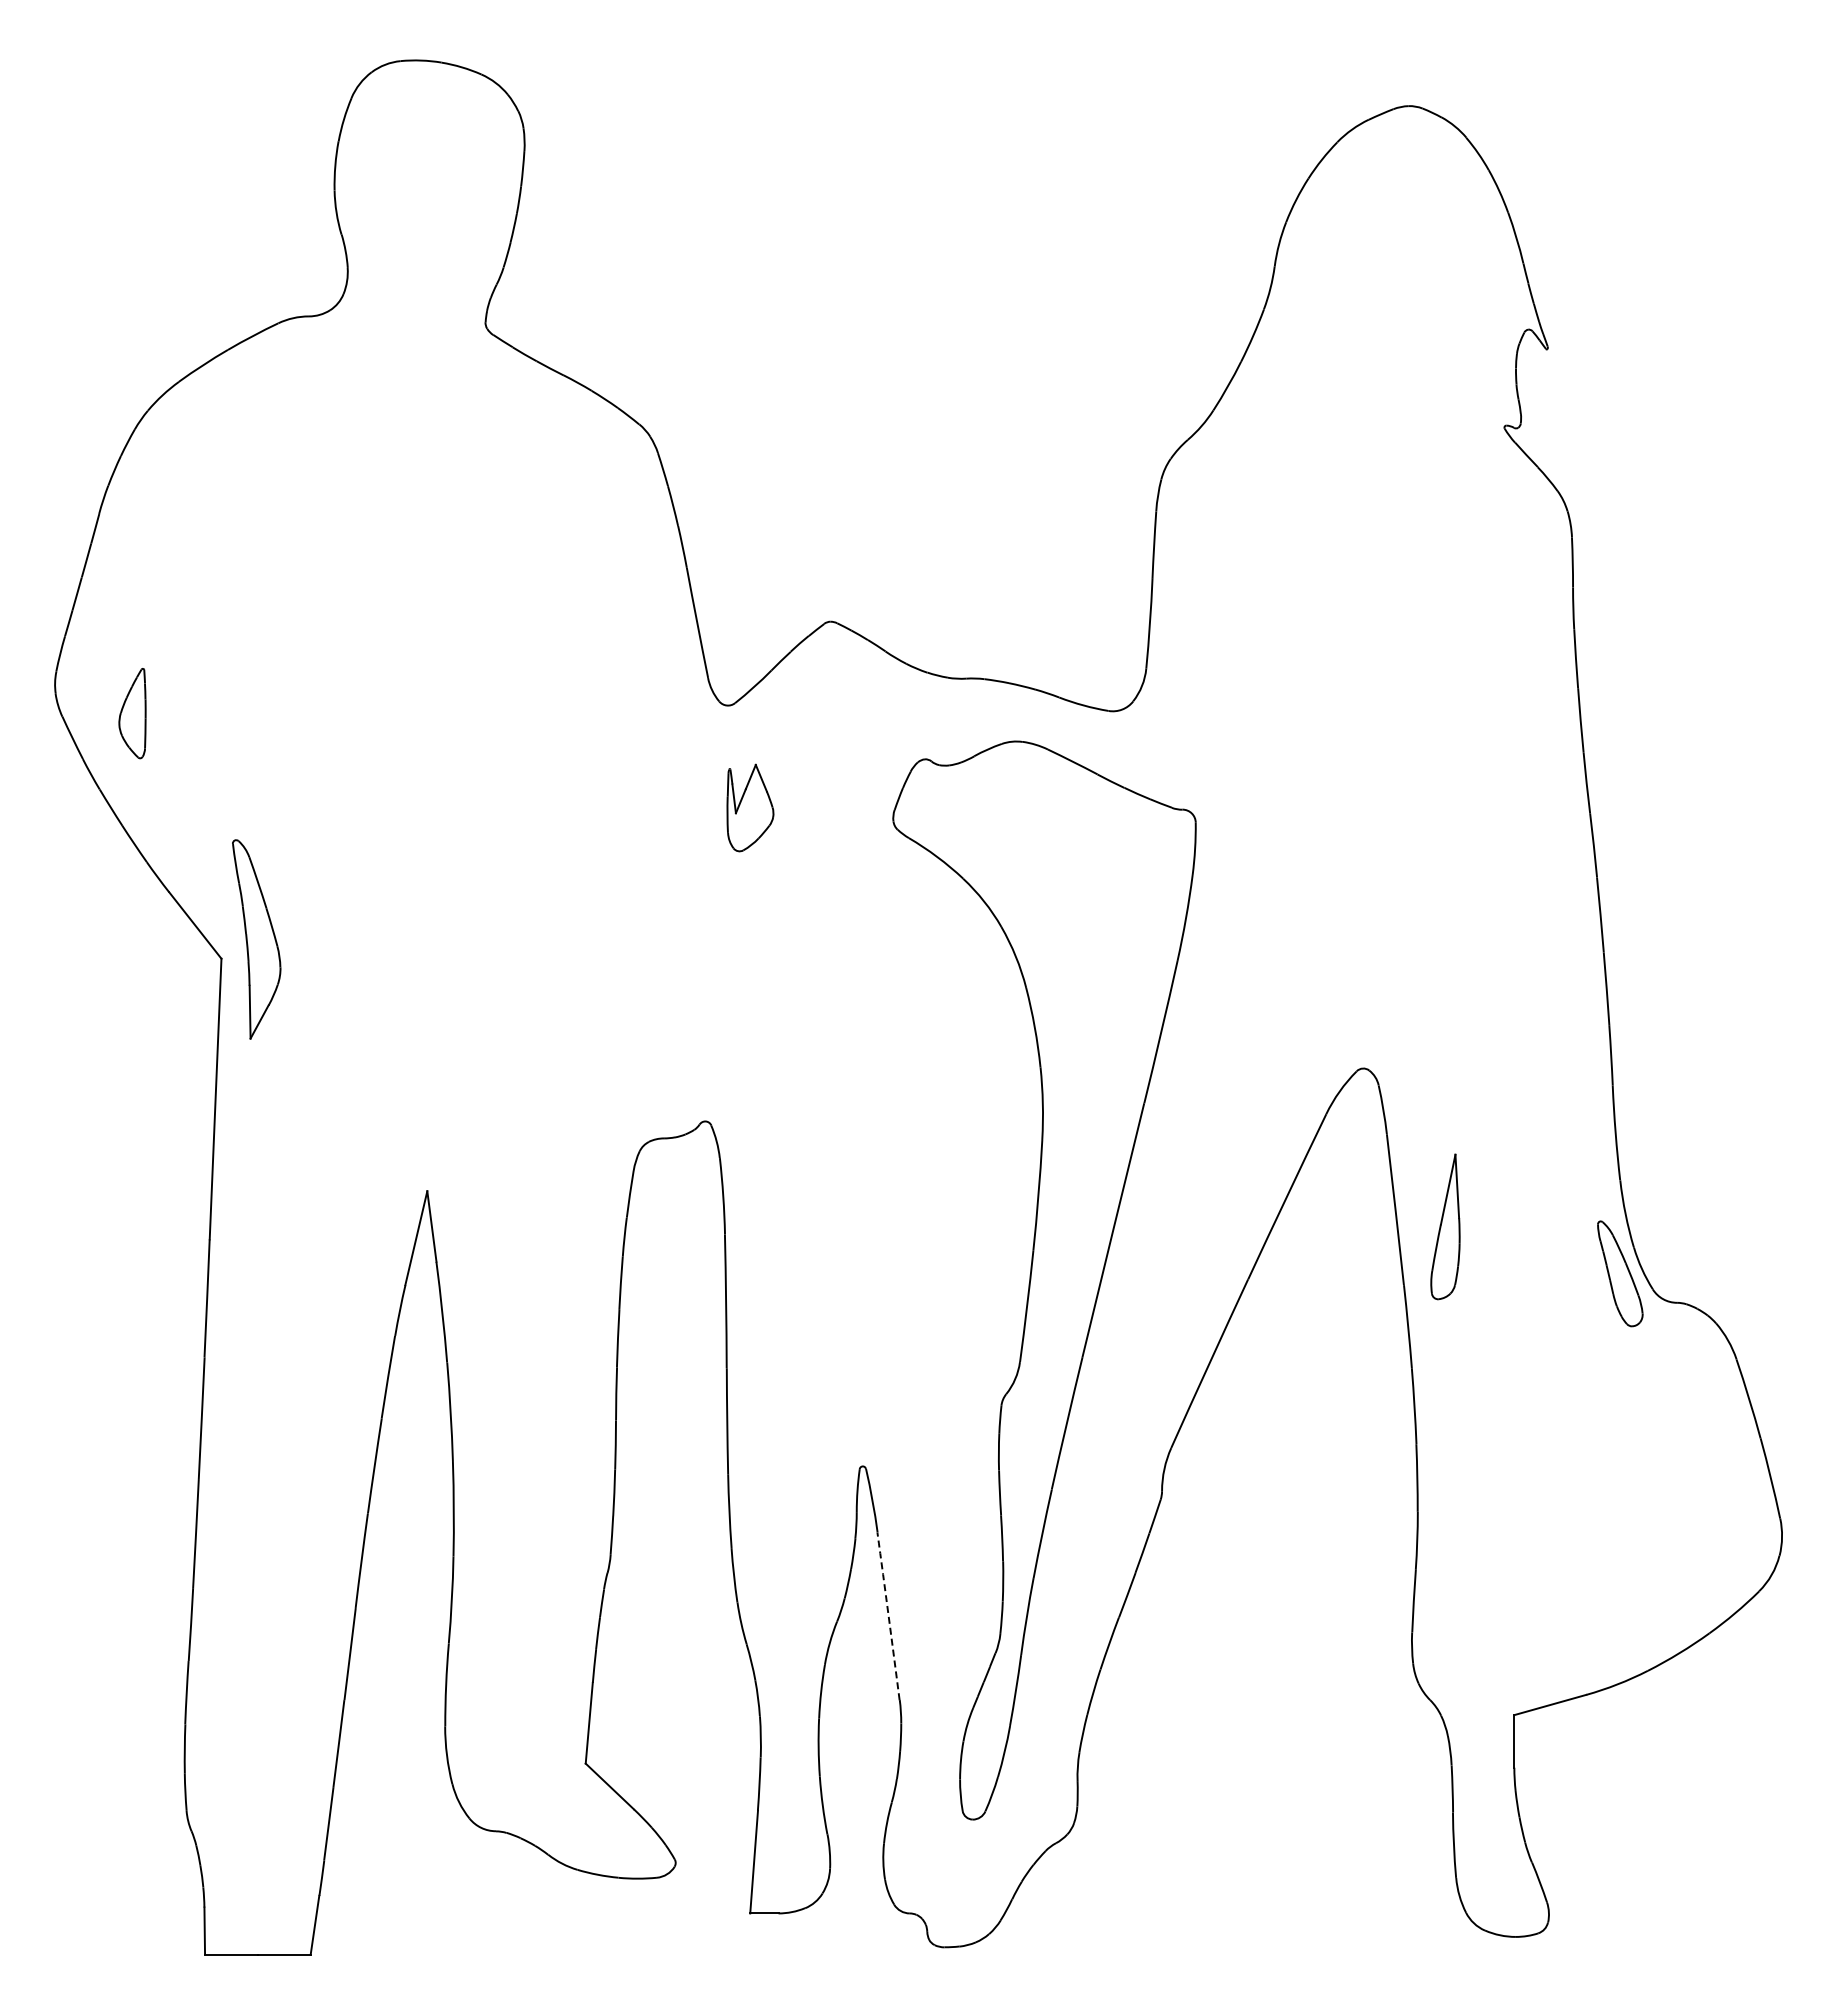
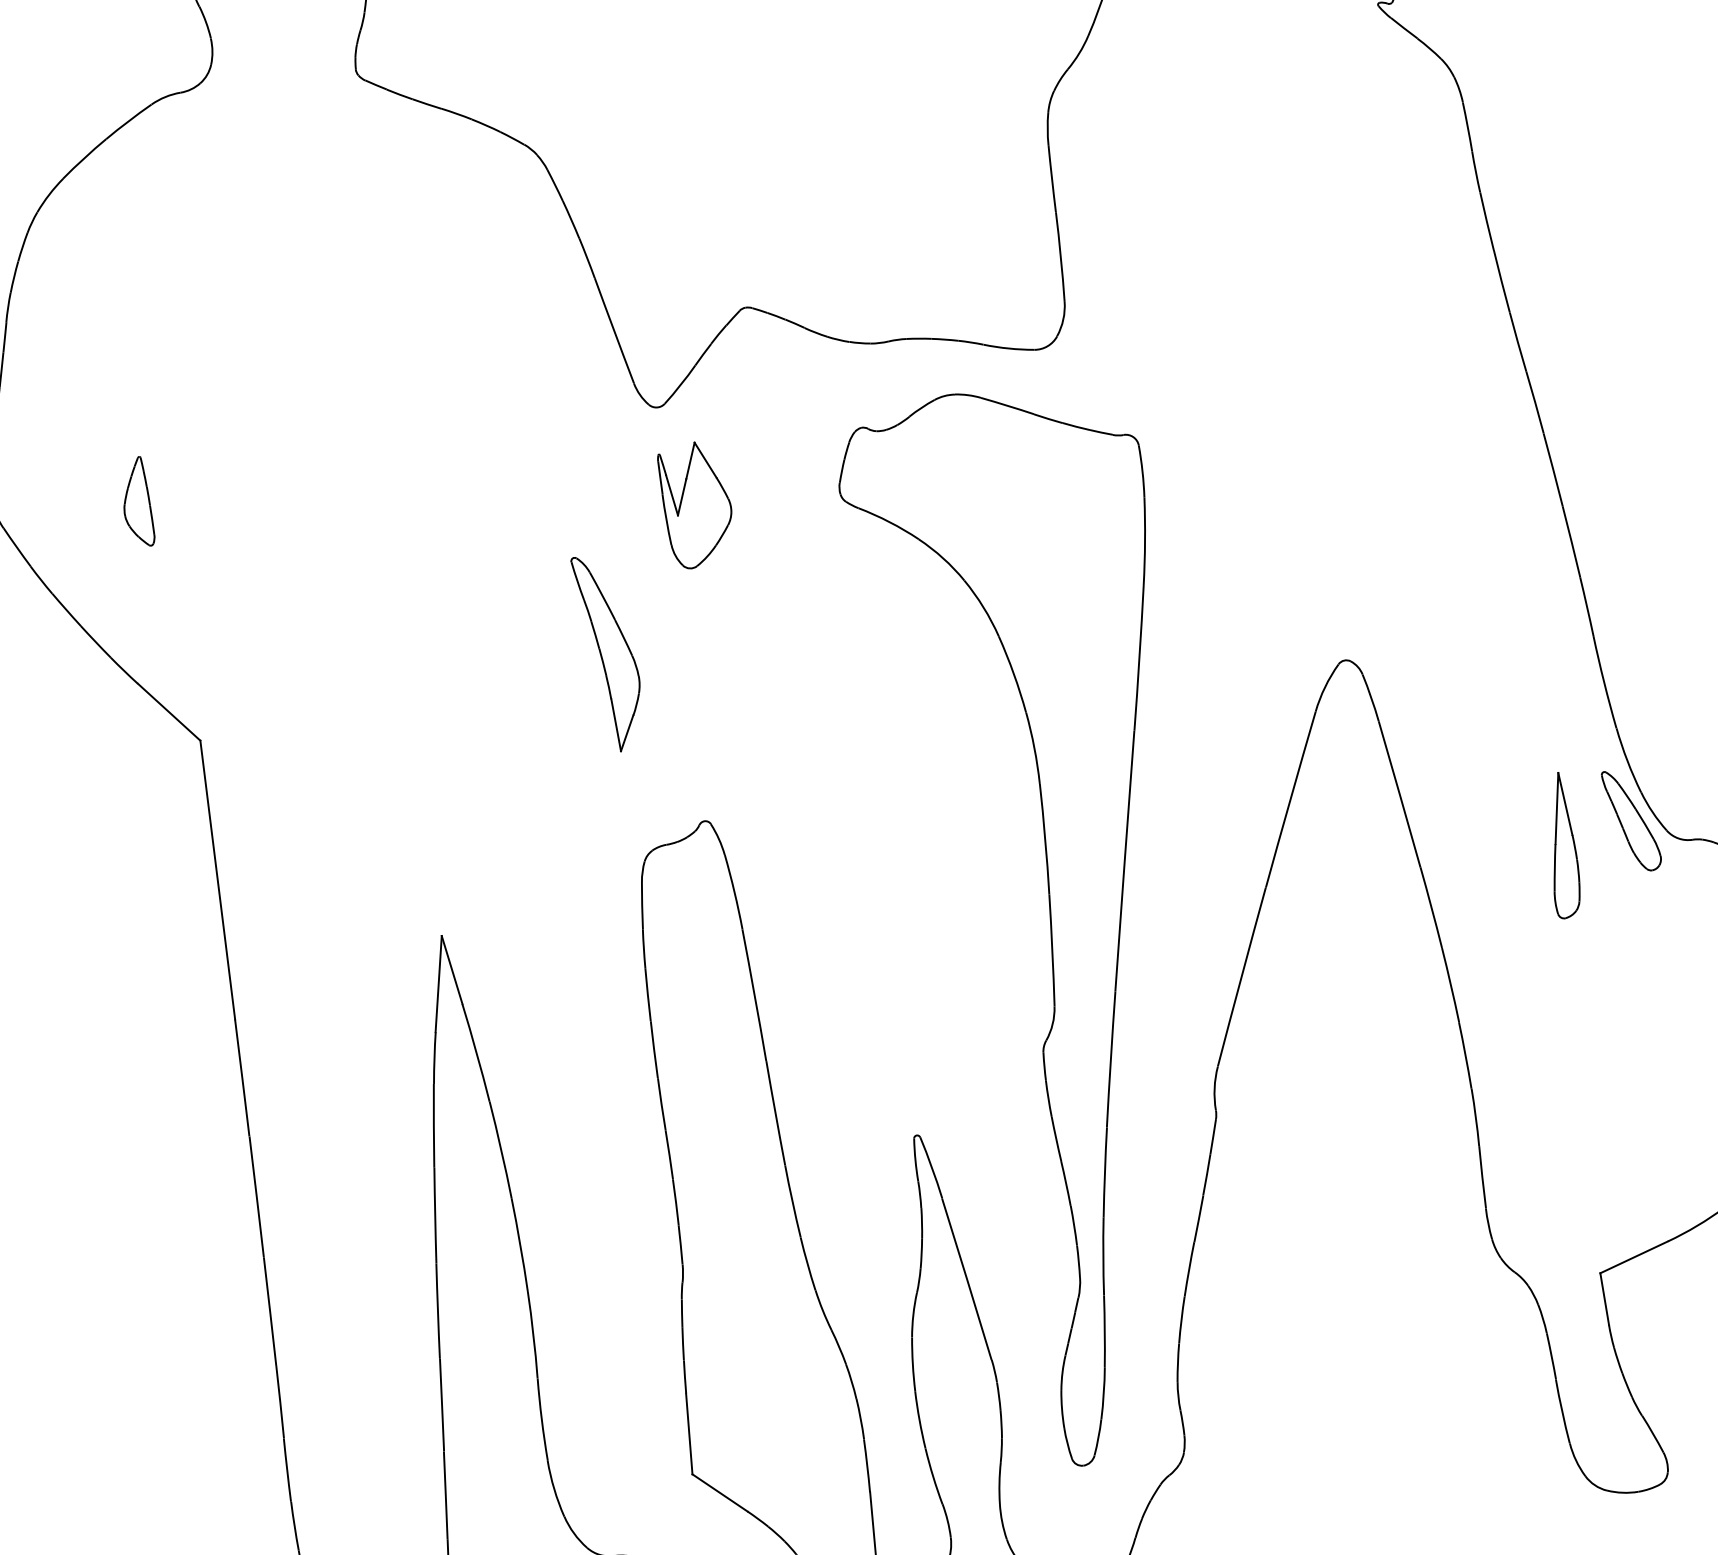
part: (132, 713) -> (136, 502), moved
part: (750, 807) -> (697, 504), size x1.43
part: (256, 939) -> (610, 652), moved
part: (1445, 1226) -> (1560, 845), moved
arc: (888, 1616) -> (966, 1279), dashed -> solid

